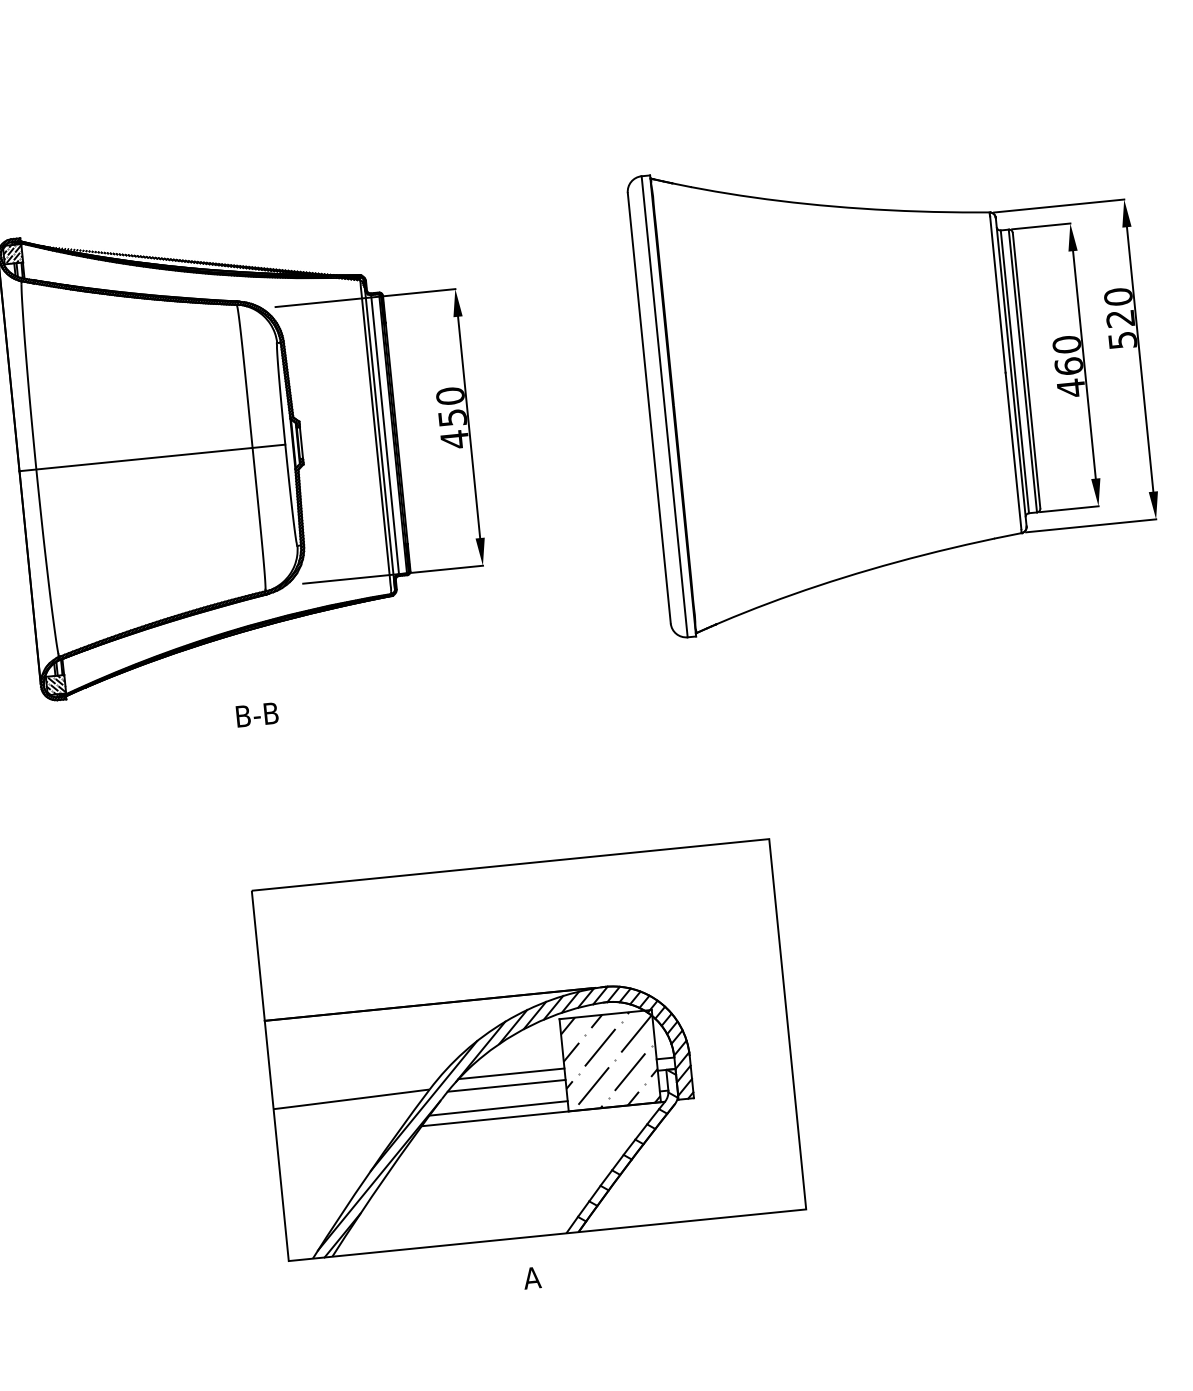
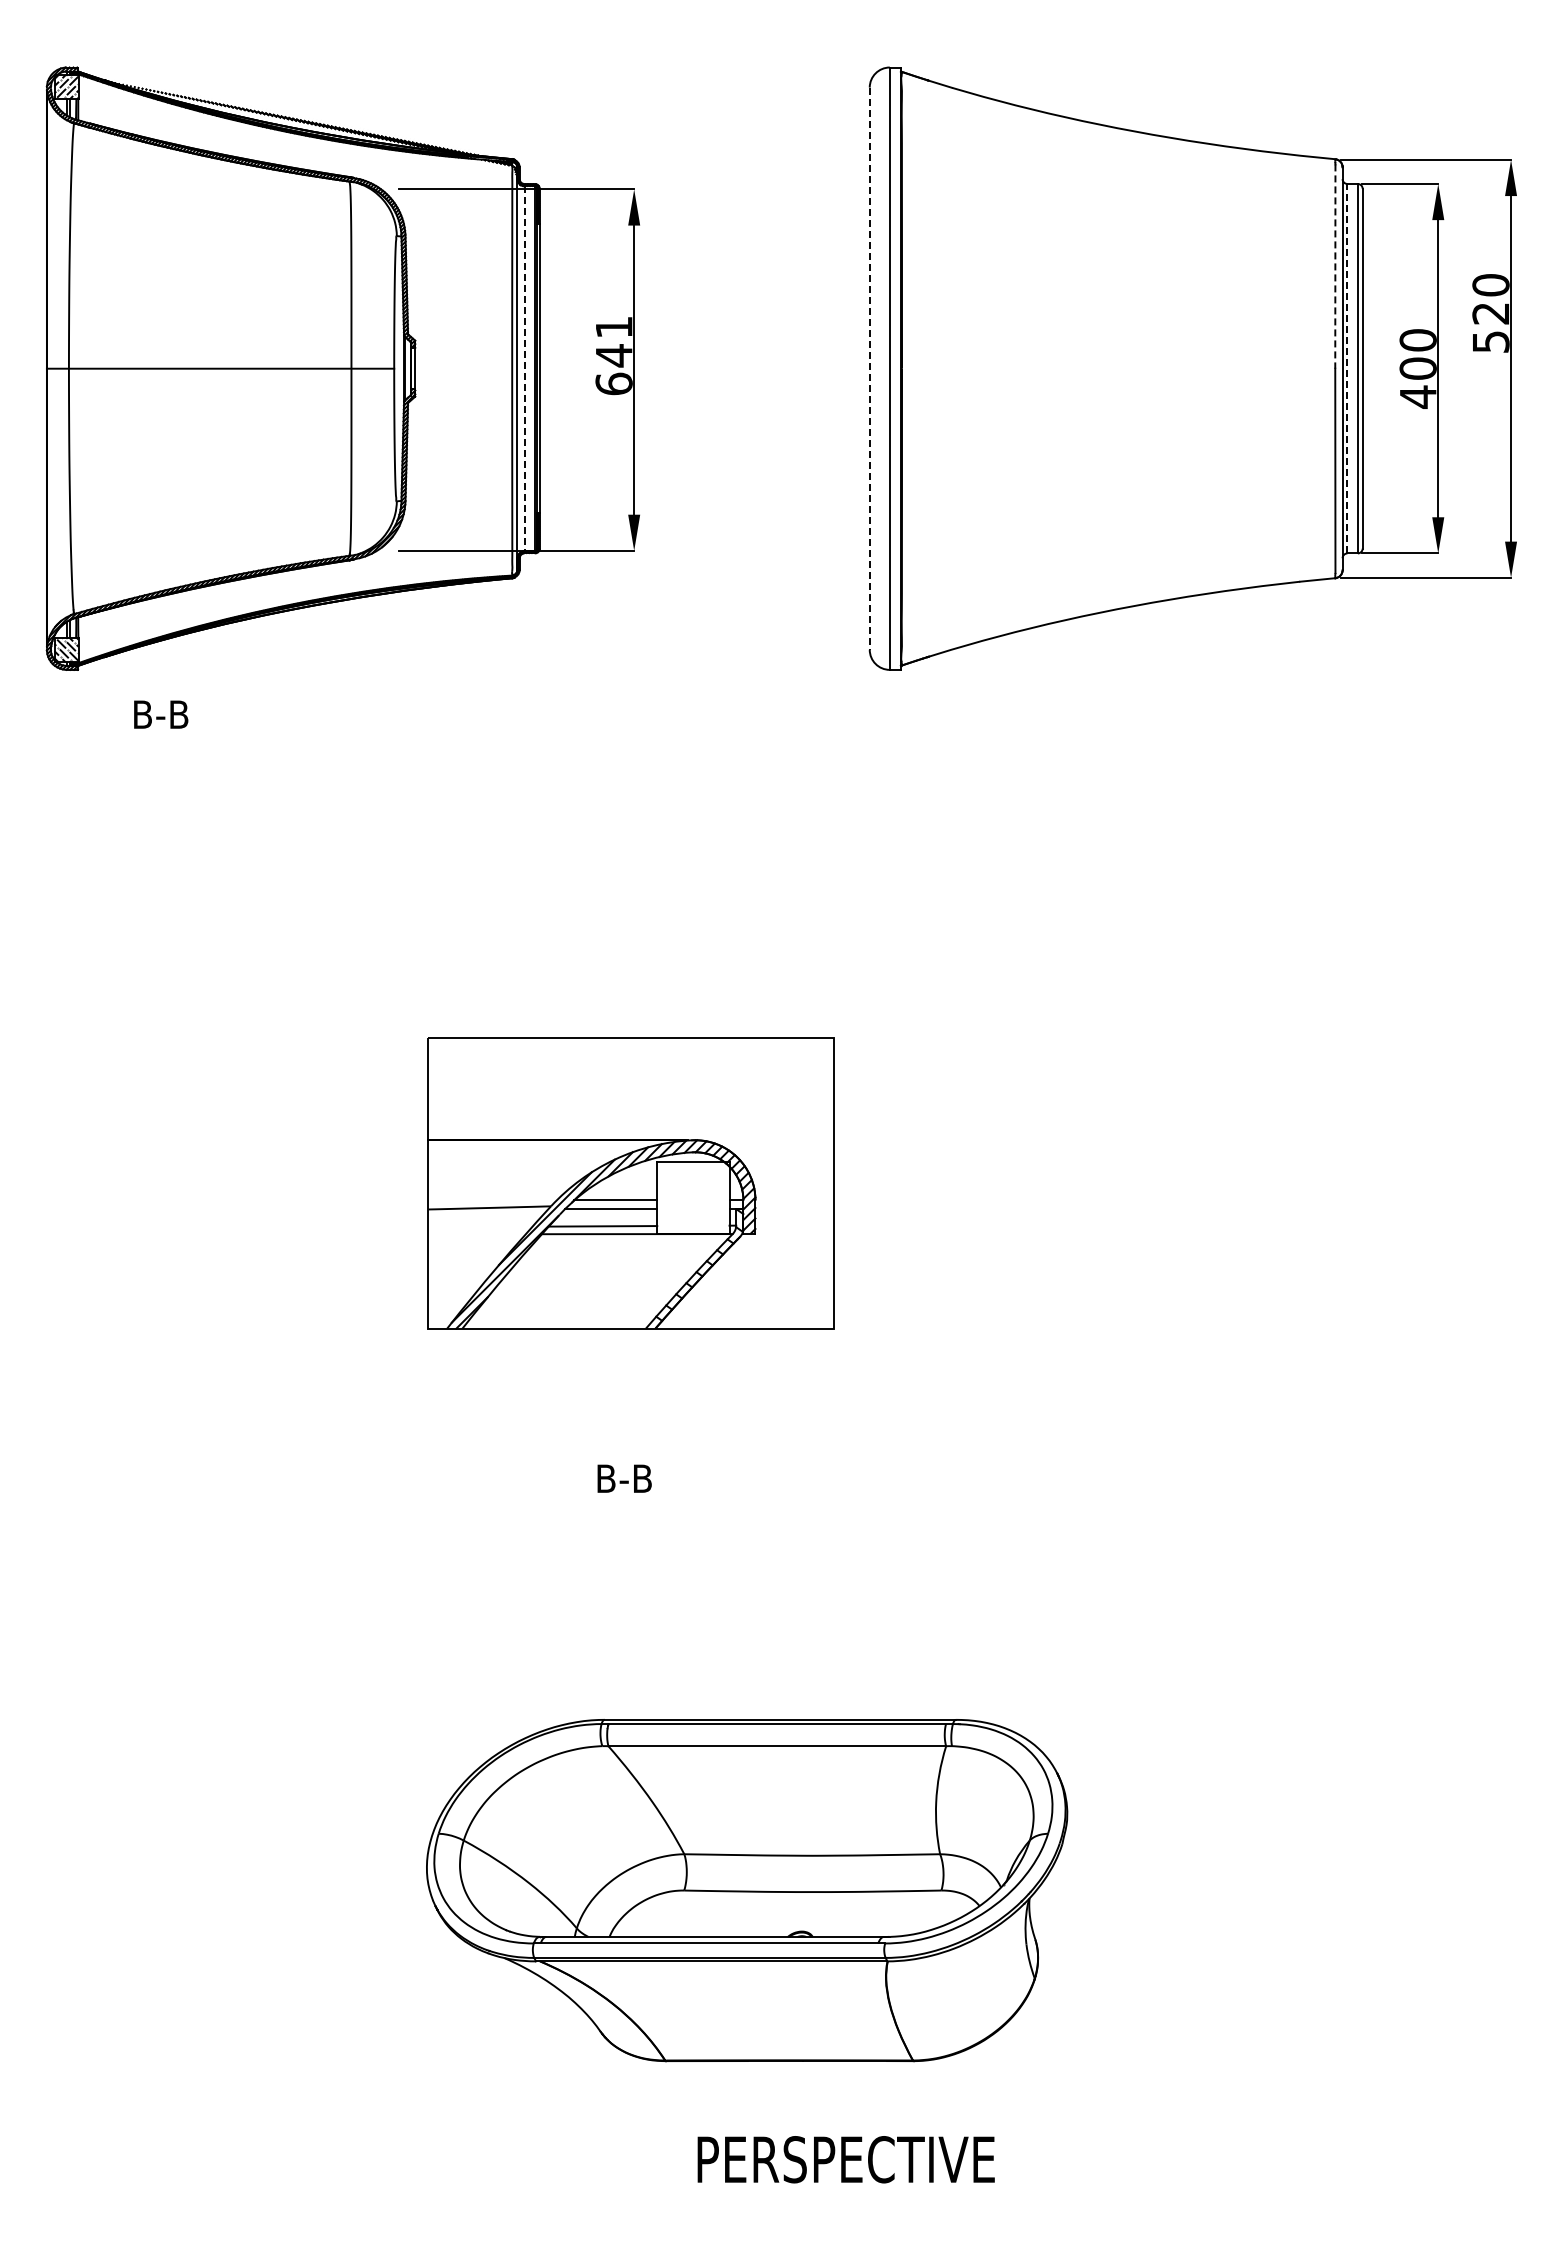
line: (998, 295) -> (1335, 267), solid -> dashed
text: (1068, 366) -> (1417, 368), 460 -> 400
line: (1014, 371) -> (1347, 368), solid -> dashed
line: (649, 408) -> (869, 369), solid -> dashed
text: (452, 418) -> (613, 356), 450 -> 641
line: (385, 435) -> (524, 369), solid -> dashed
text: (257, 714) -> (161, 714), moved
part: (528, 1050) -> (630, 1183), size x0.6
text: (544, 1276) -> (622, 1478), A -> B-B

